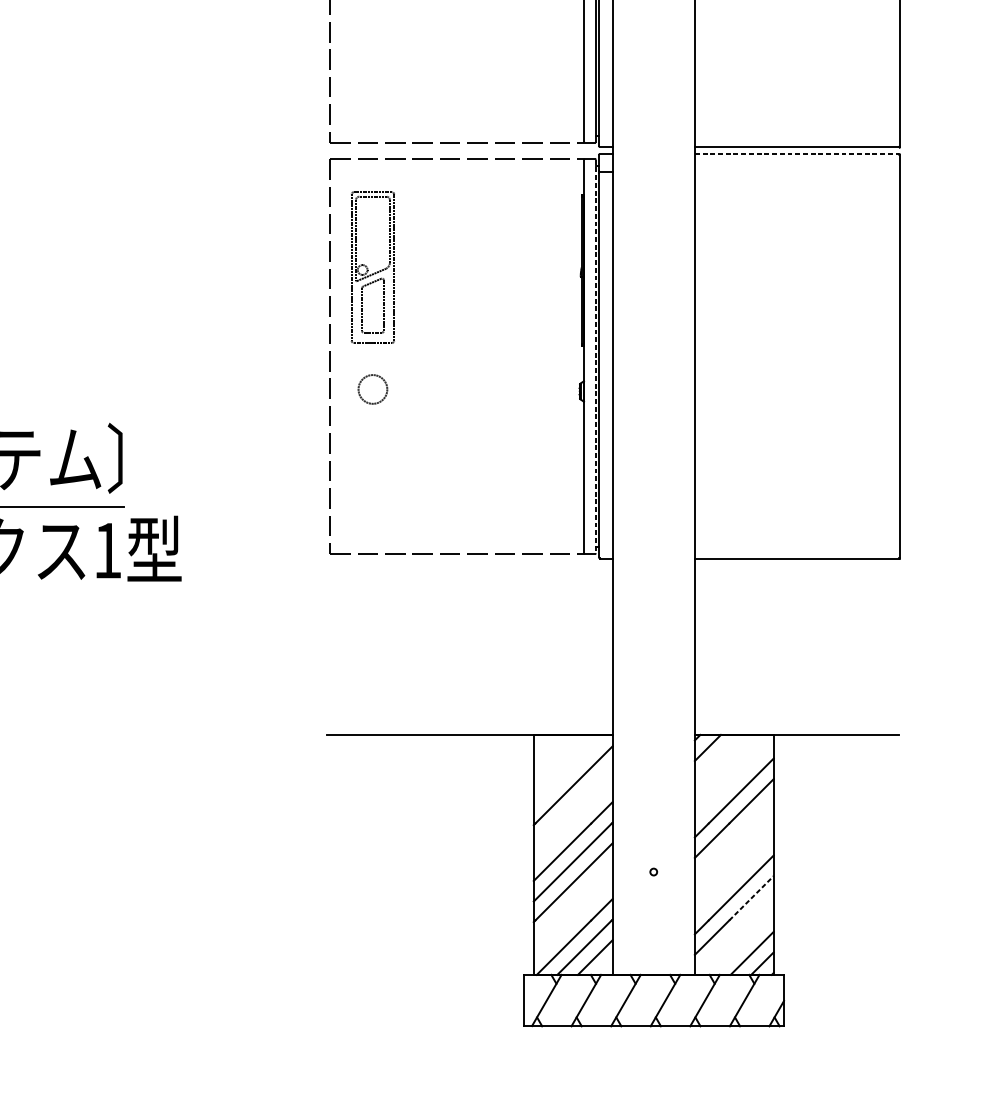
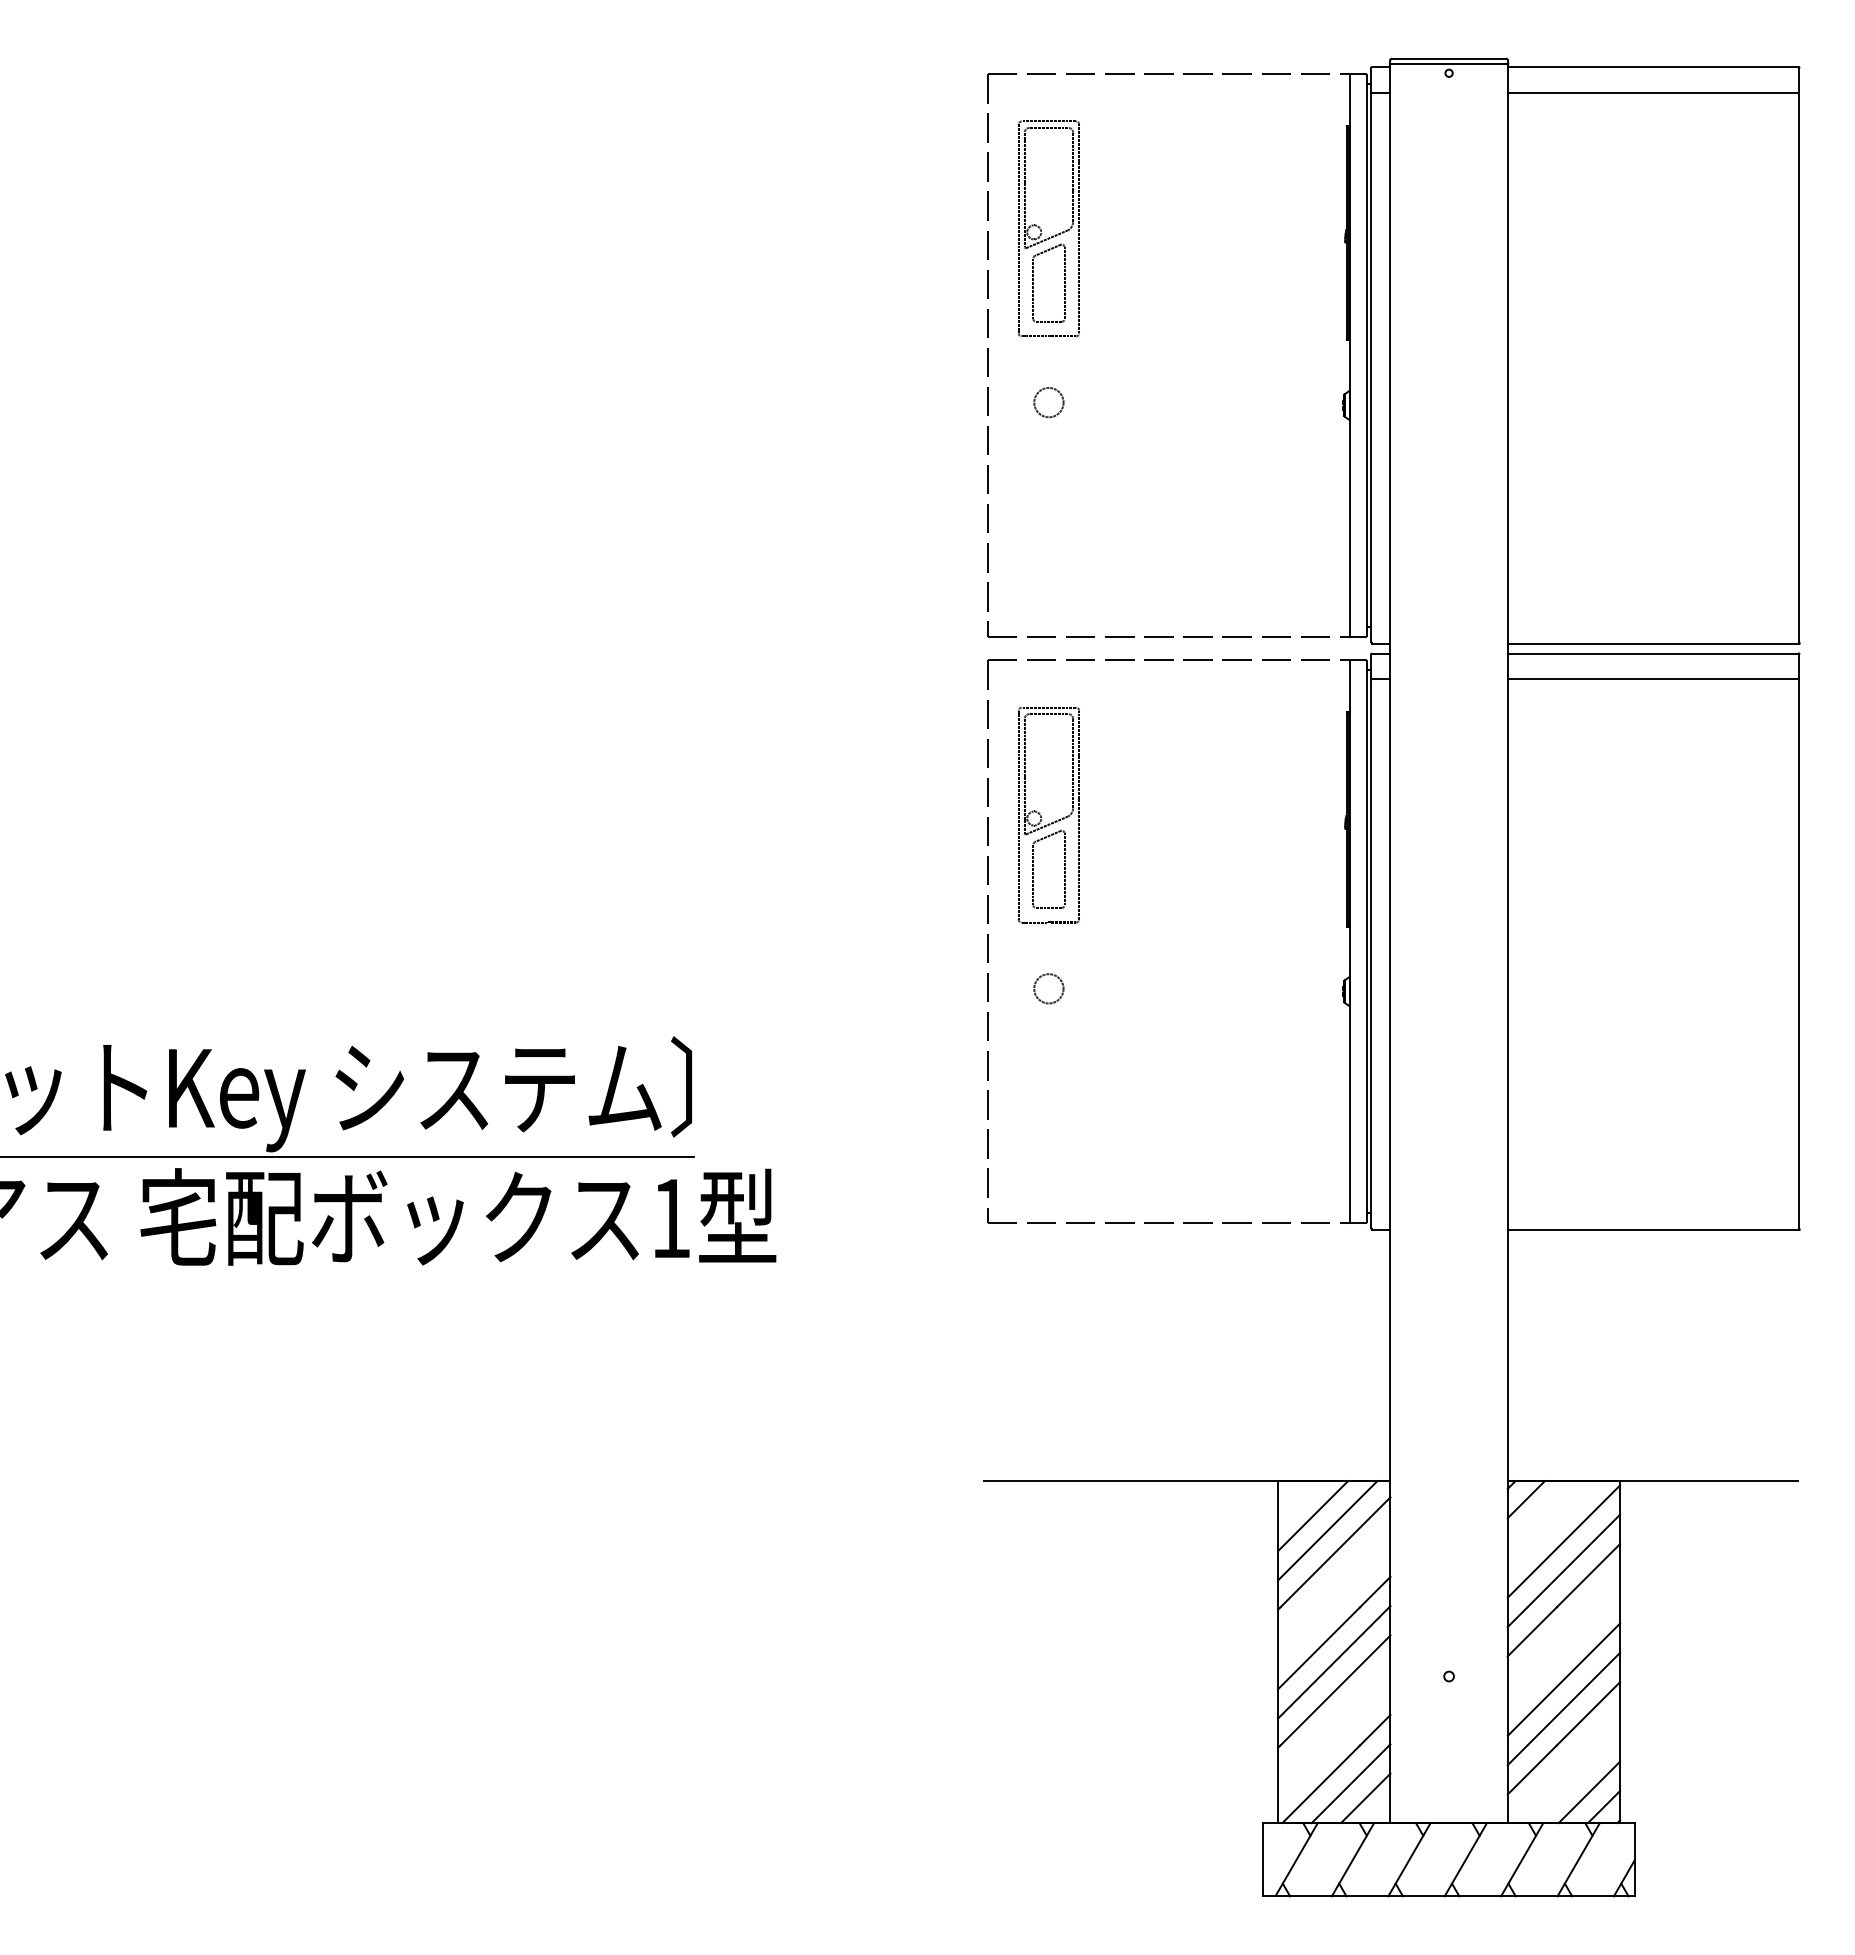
line: (797, 154) -> (1653, 653), dashed -> solid
line: (797, 172) -> (1653, 679), added
line: (595, 357) -> (1366, 942), dashed -> solid
circle: (372, 389) -> (1048, 988), size x0.71
line: (558, 759) -> (1313, 1516), added
line: (568, 769) -> (1327, 1530), added
line: (734, 777) -> (1563, 1541), added
line: (734, 874) -> (1563, 1679), added
line: (751, 898) -> (1588, 1713), dashed -> solid

